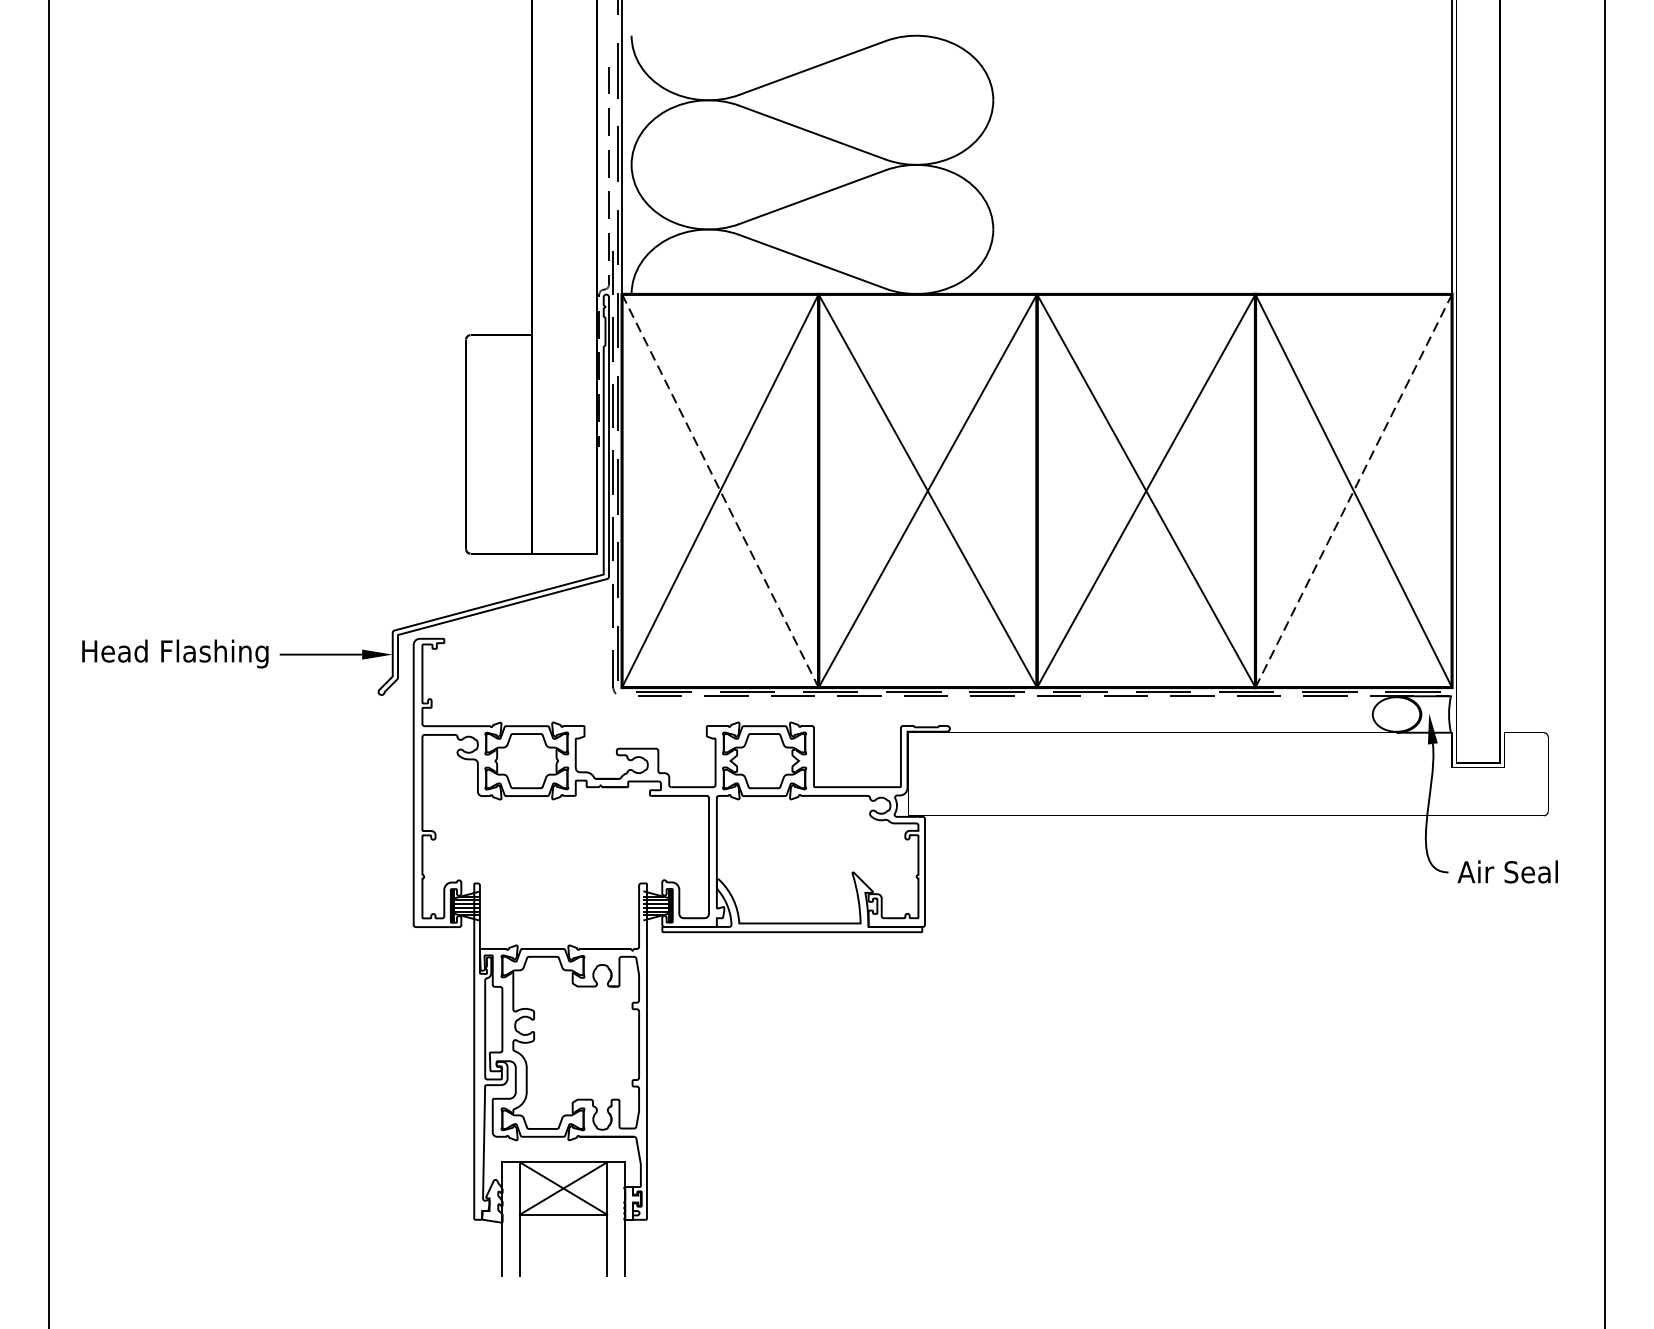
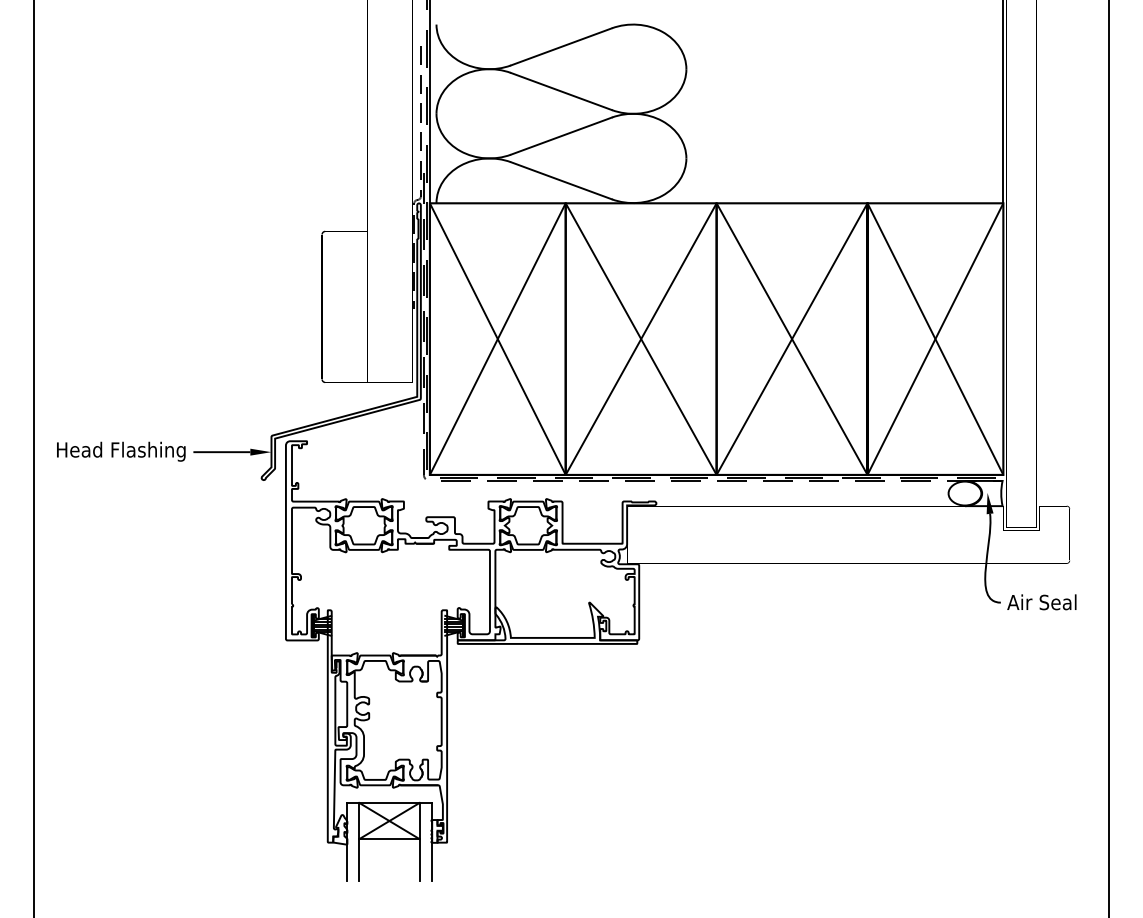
line: (719, 491) -> (497, 339), dashed -> solid
line: (1353, 491) -> (935, 339), dashed -> solid

